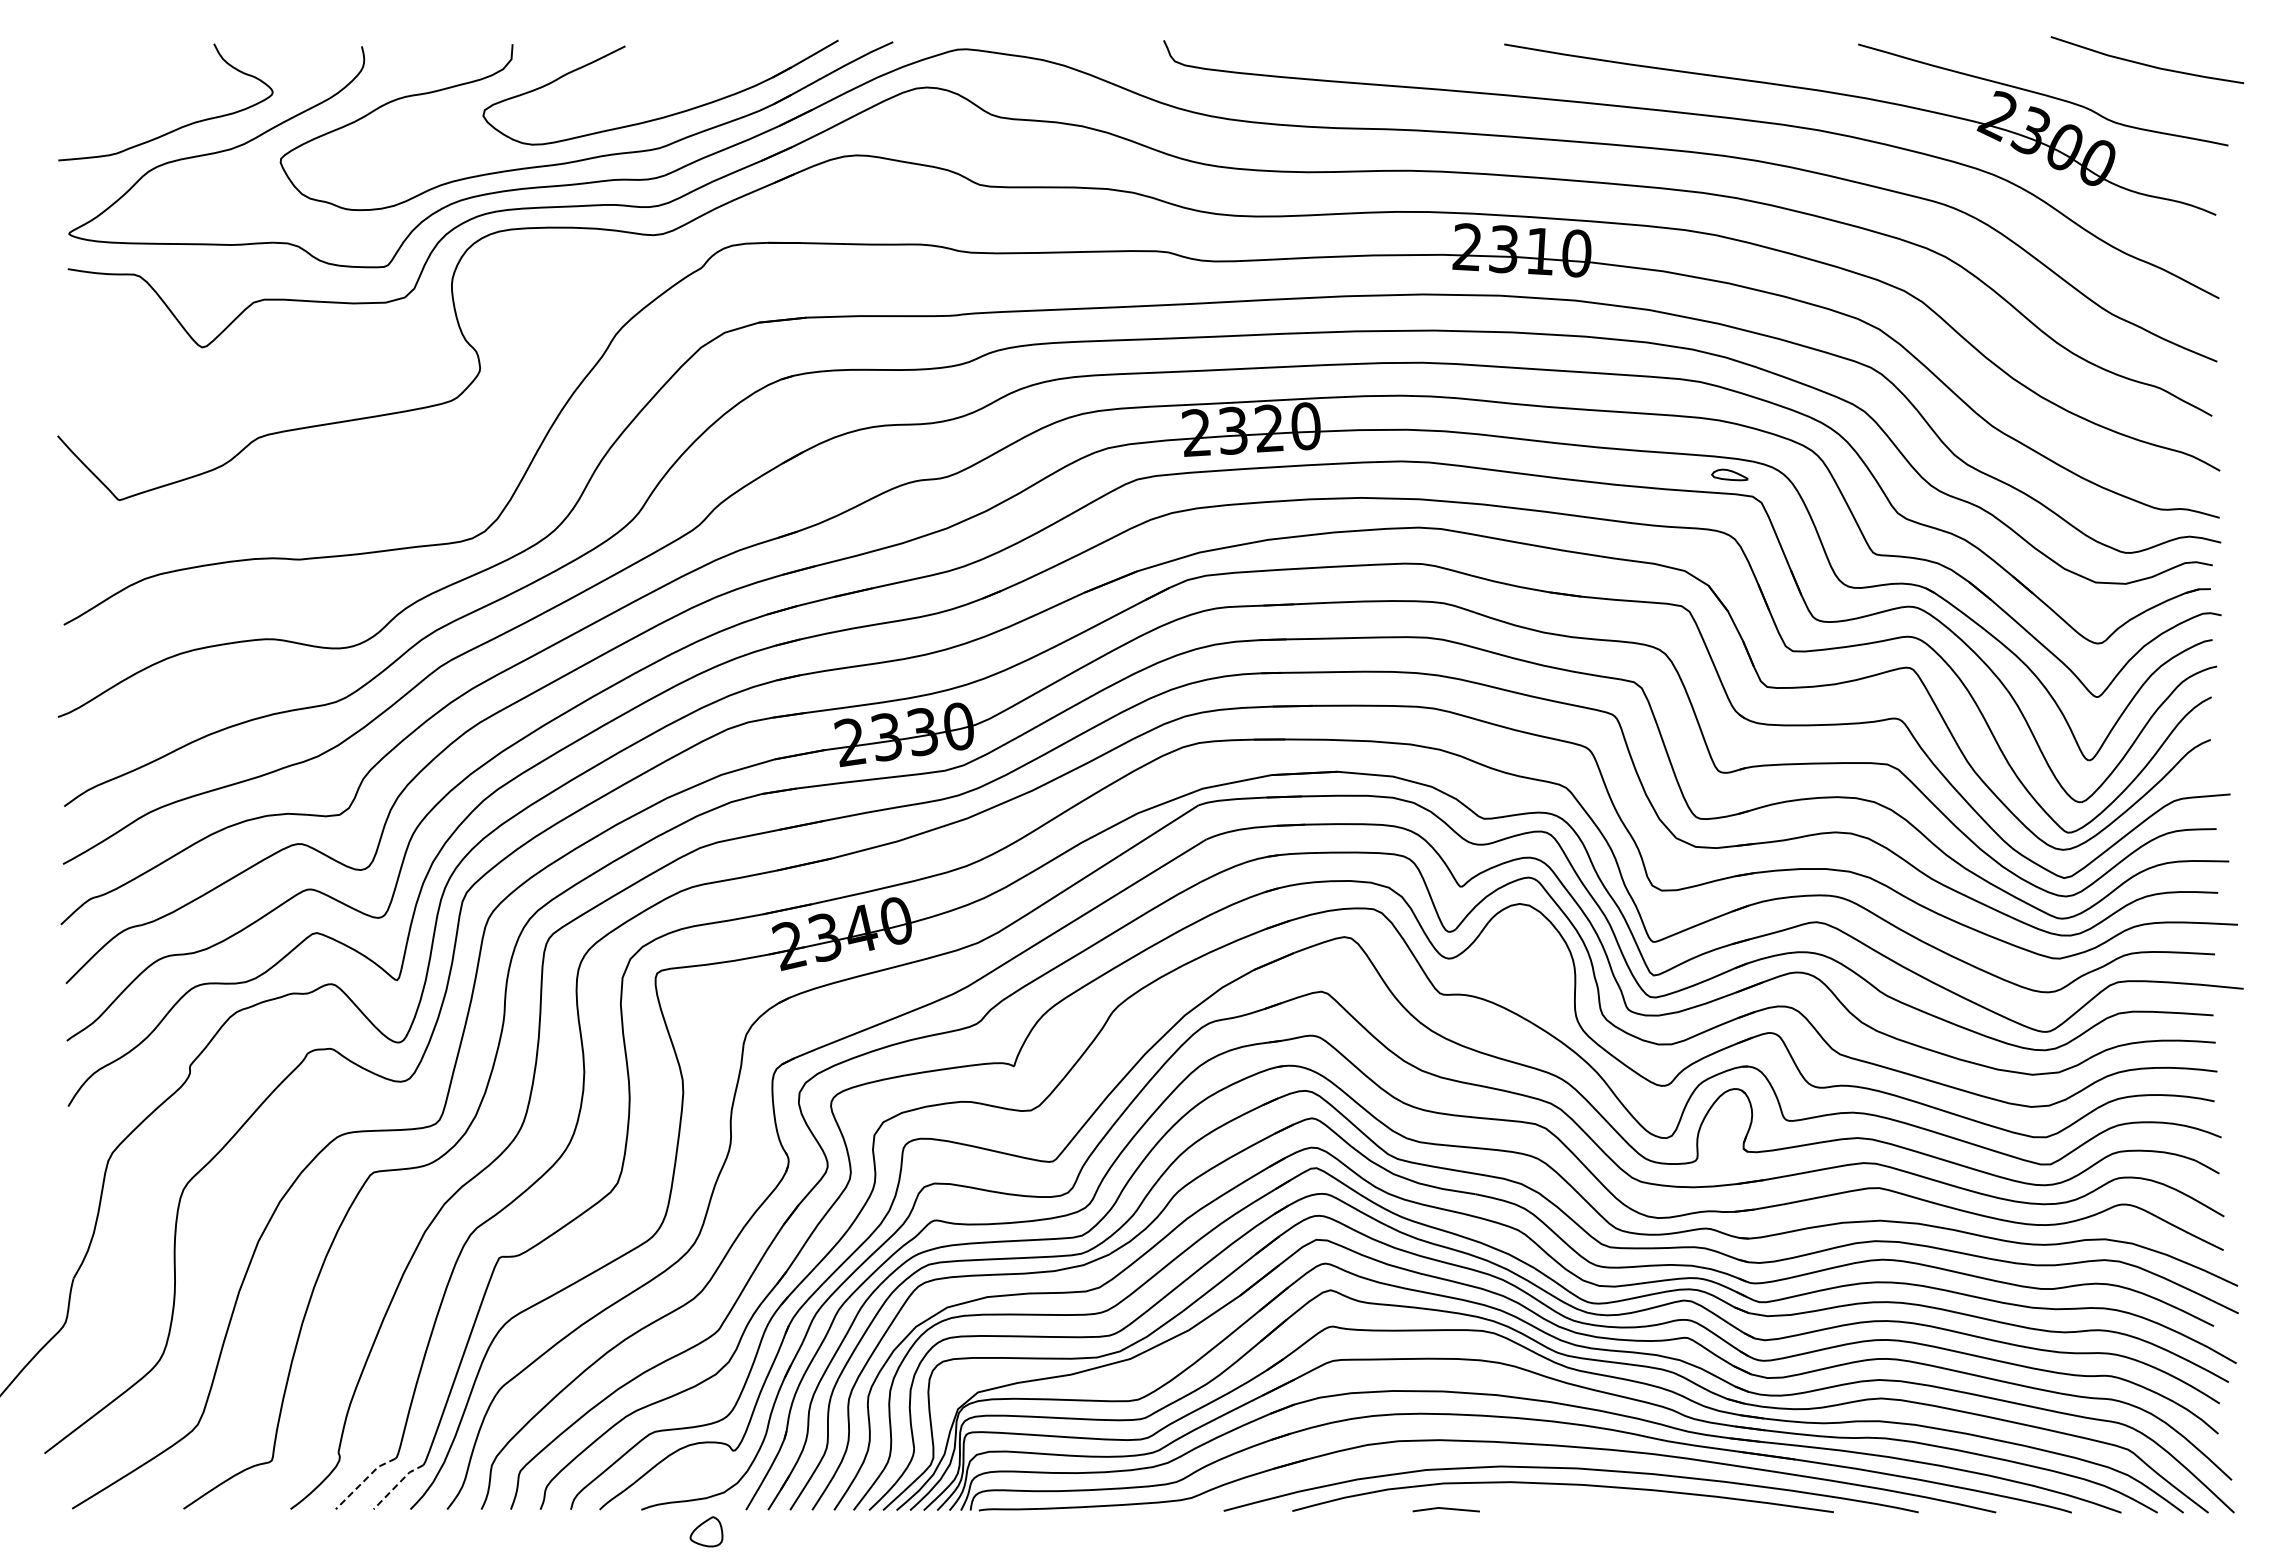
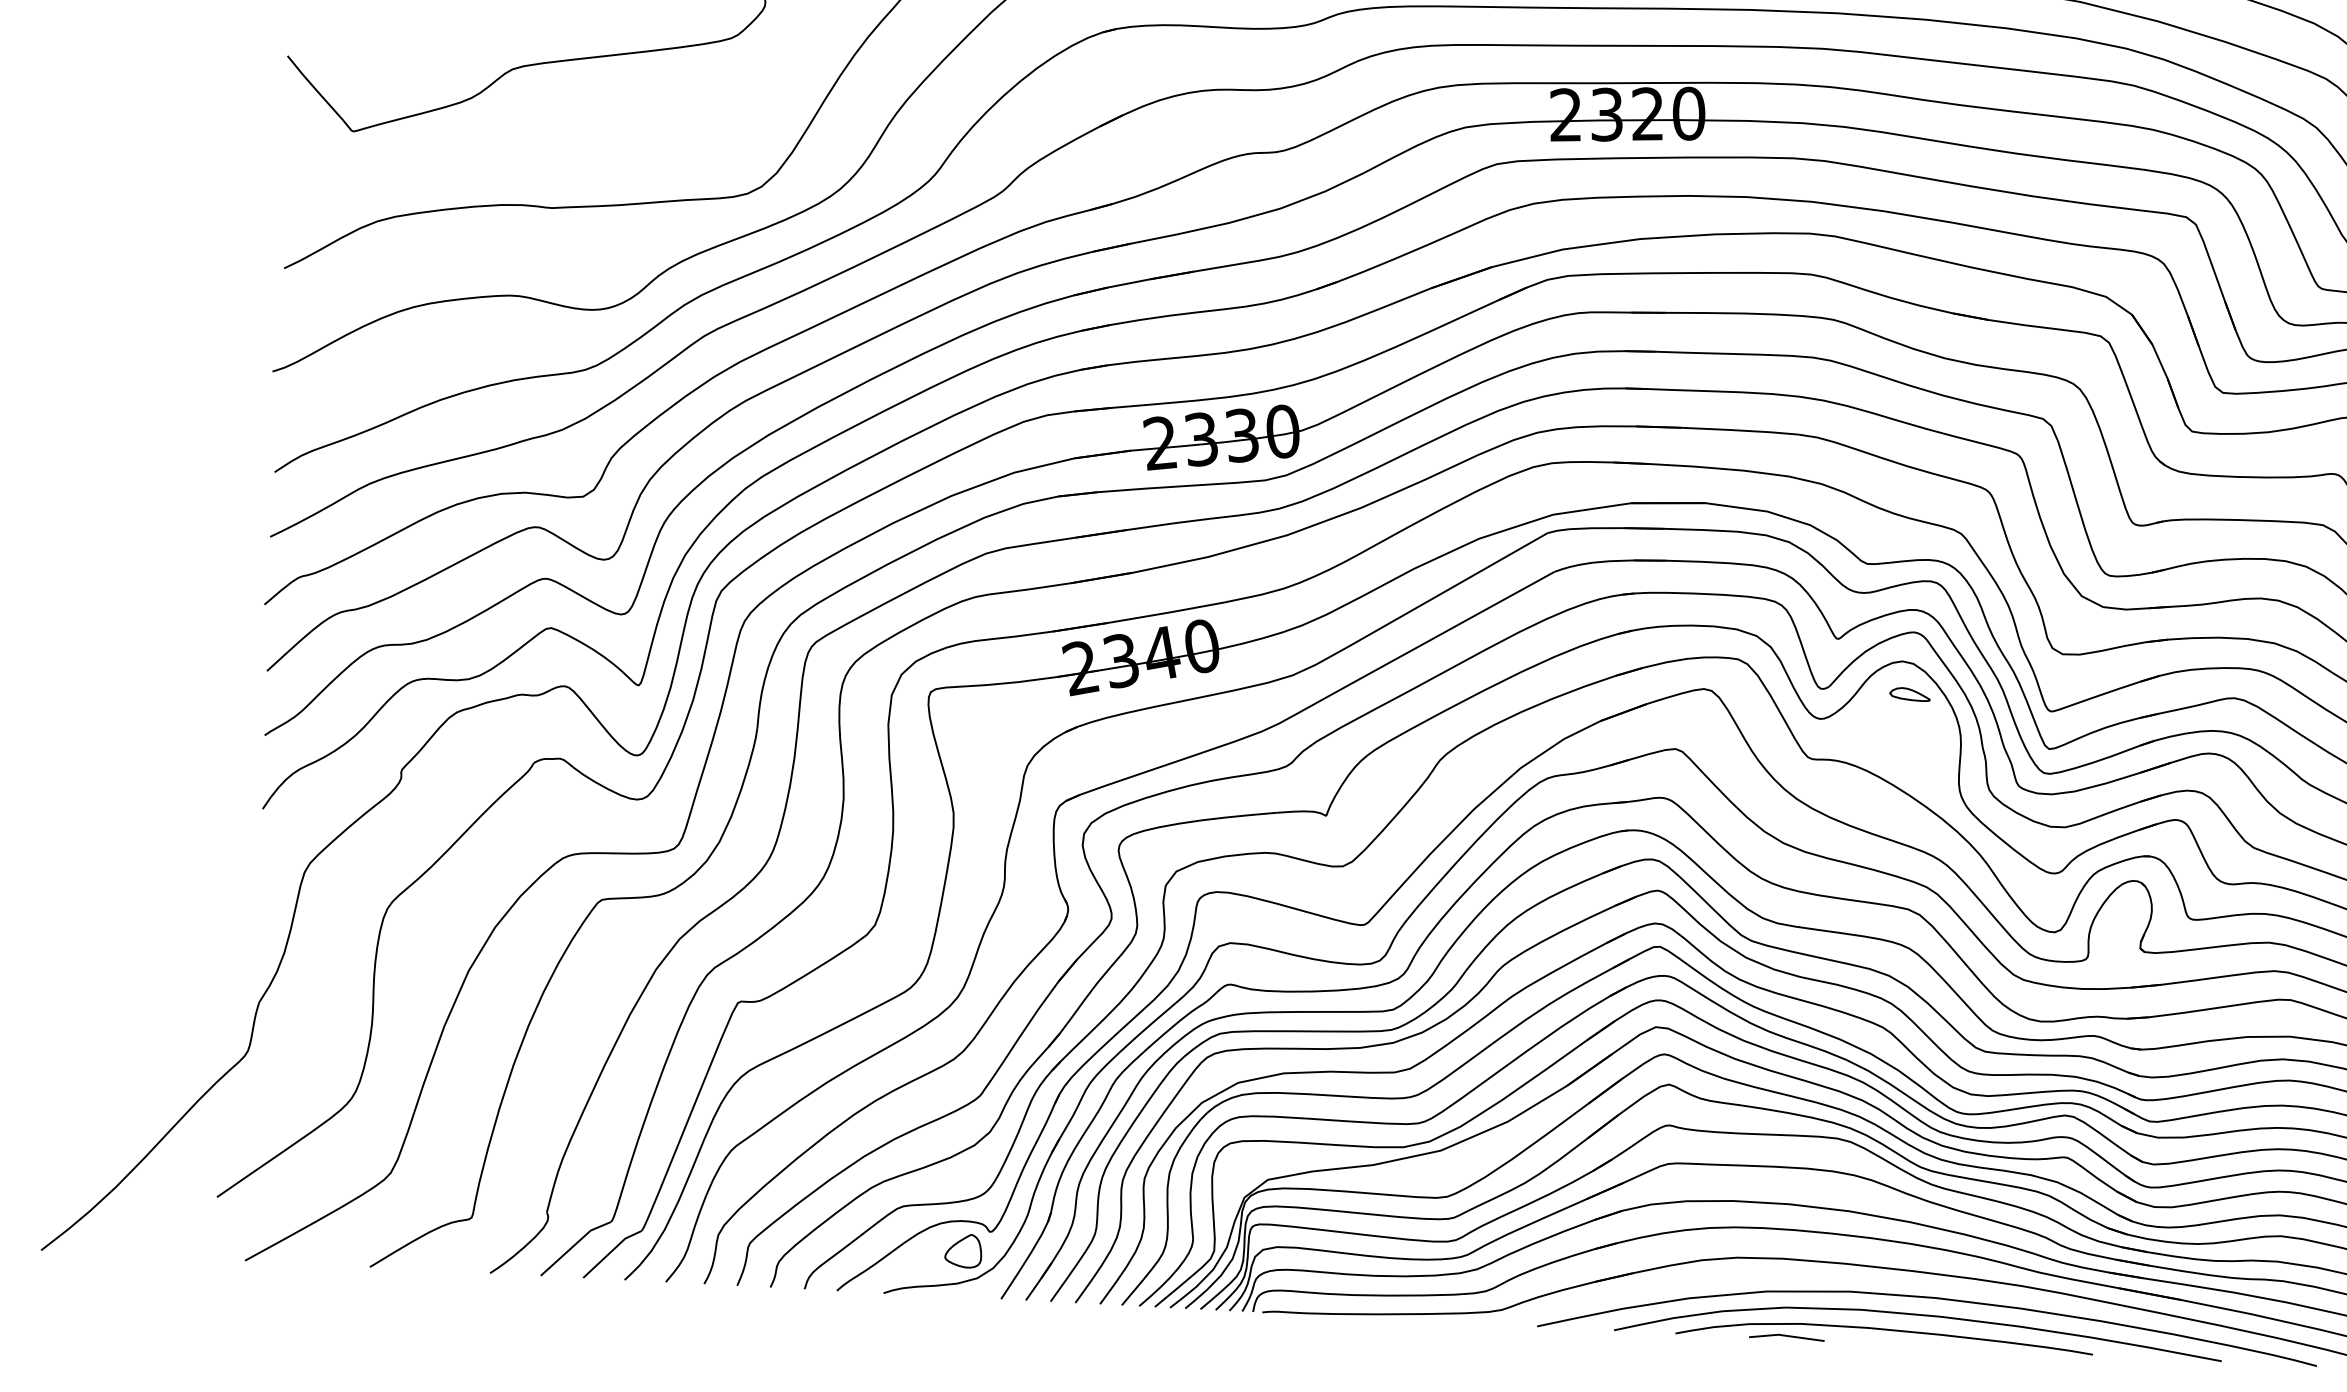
part: (1729, 474) -> (1909, 693), moved
line: (364, 1480) -> (574, 1245), dashed -> solid
line: (397, 1484) -> (611, 1251), dashed -> solid
curve: (1533, 1499) -> (1885, 1330), added
part: (706, 1531) -> (963, 1250), moved

